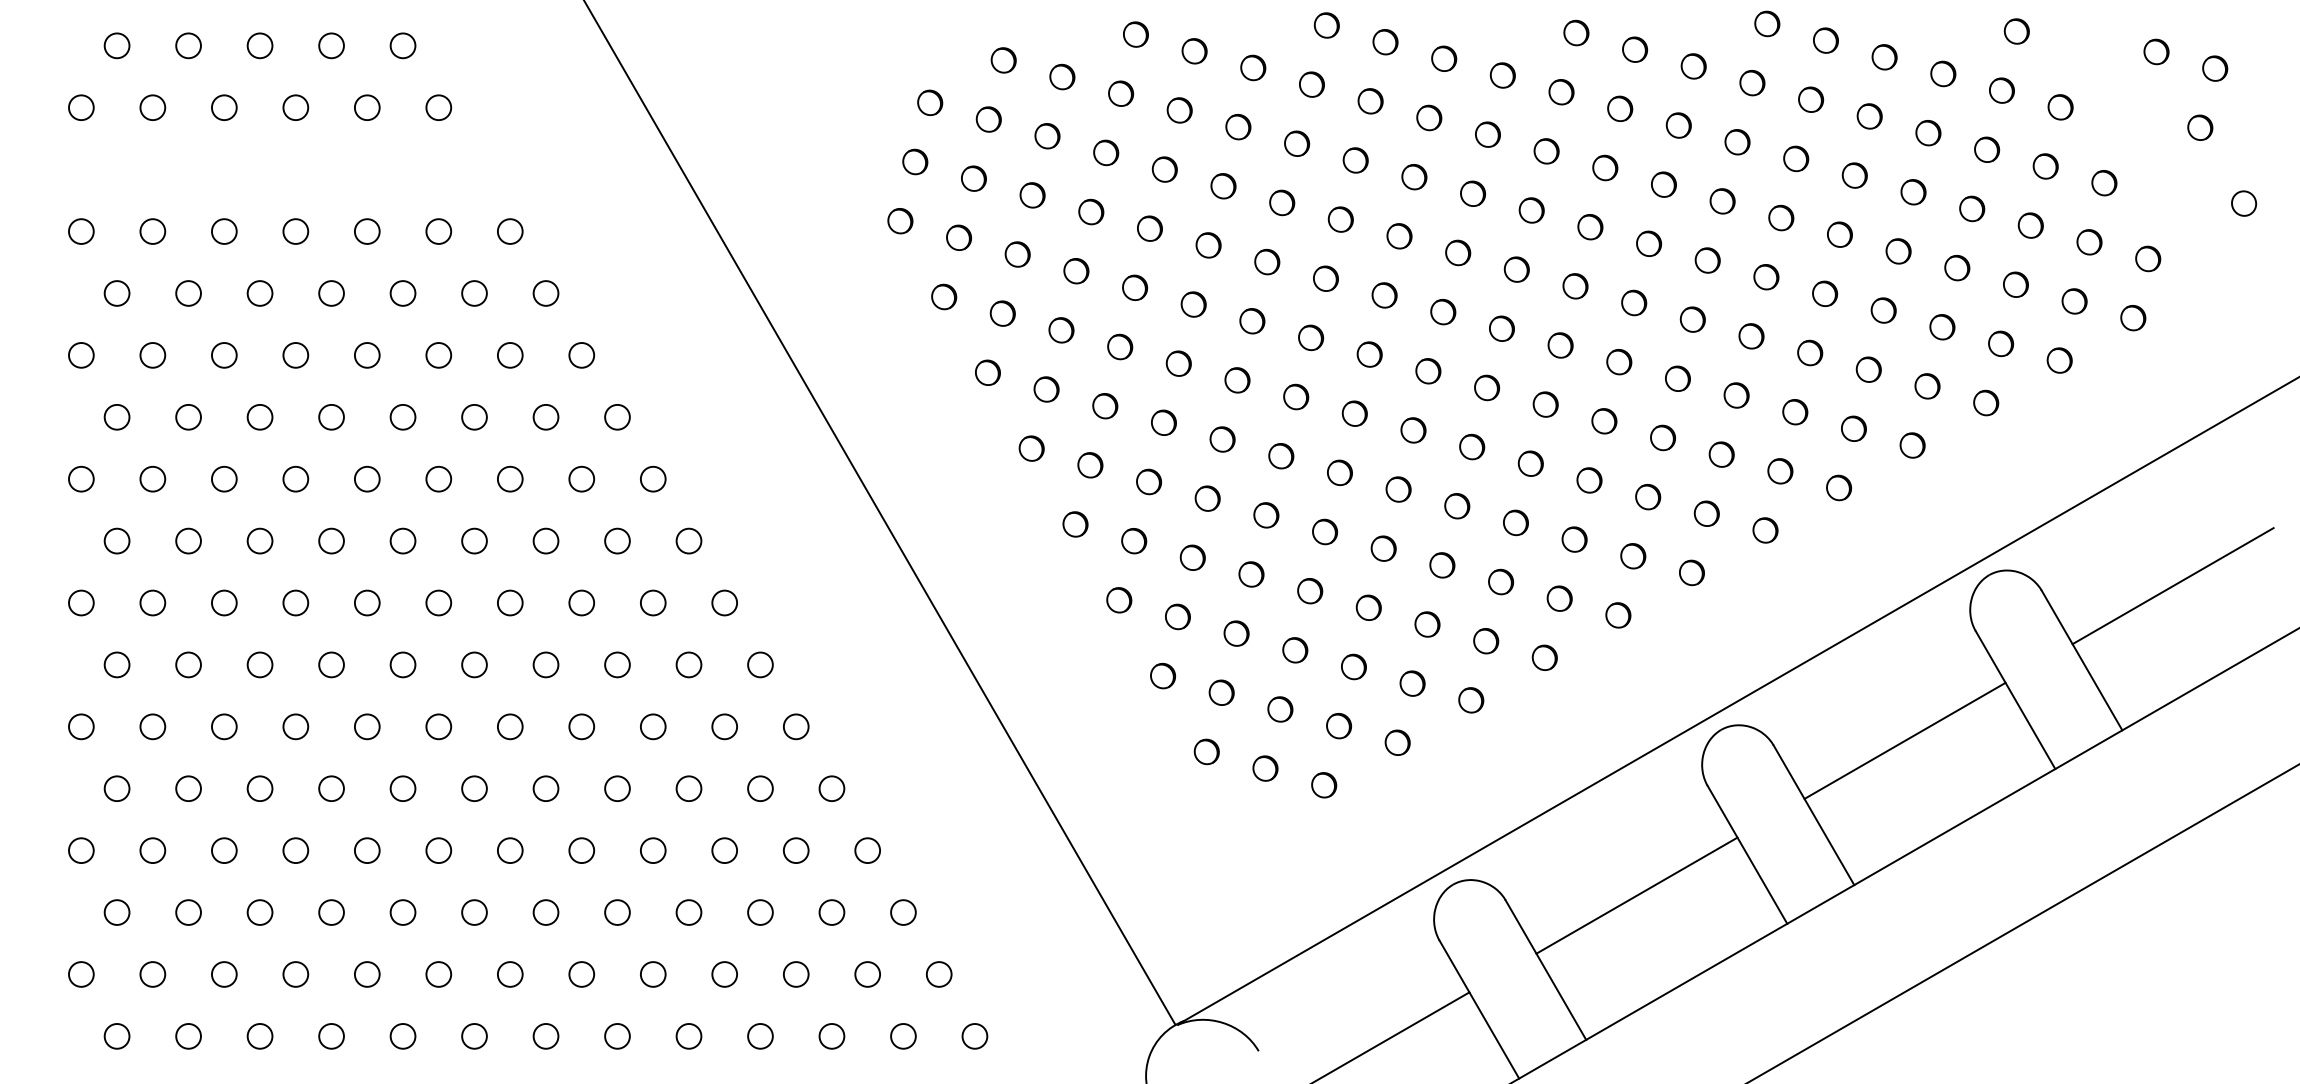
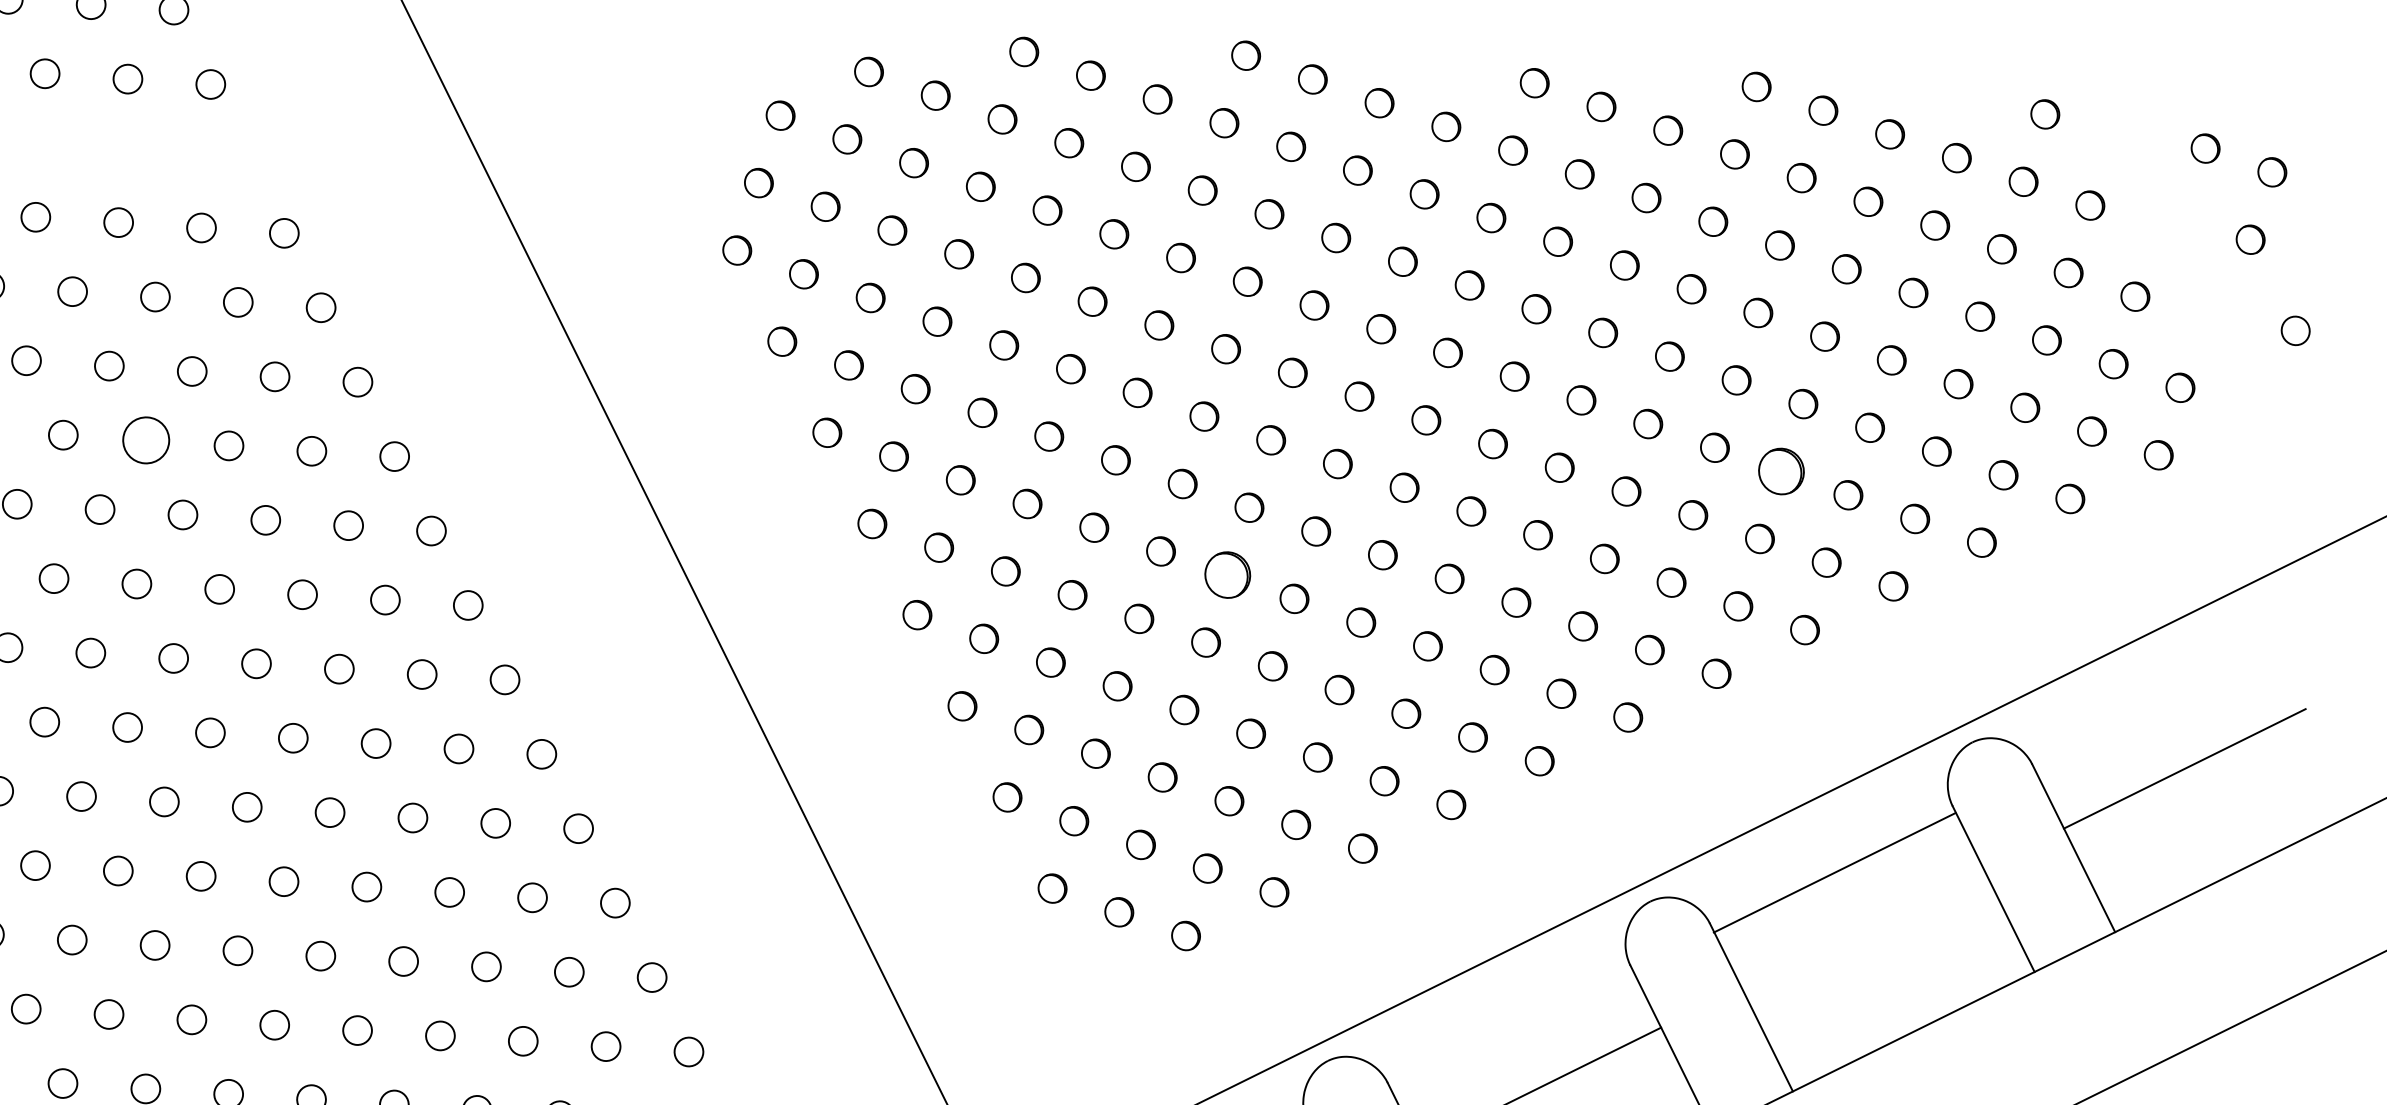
part: (1810, 352) -> (1782, 470), size x1.6
circle: (402, 417) -> (145, 440), size x1.6
part: (1339, 472) -> (1227, 574), size x1.6
line: (1904, 740) -> (1834, 872), moved

